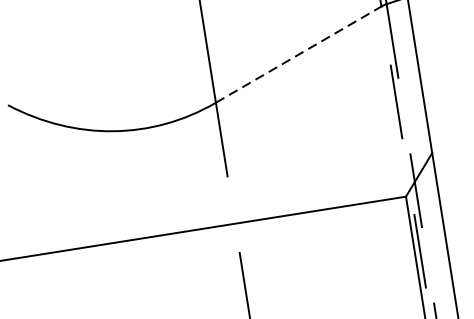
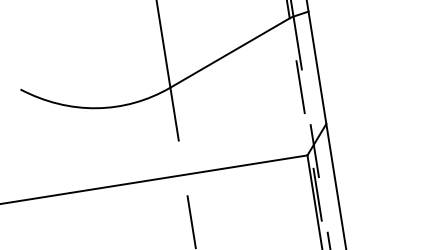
line: (299, 53) -> (230, 52), dashed -> solid

